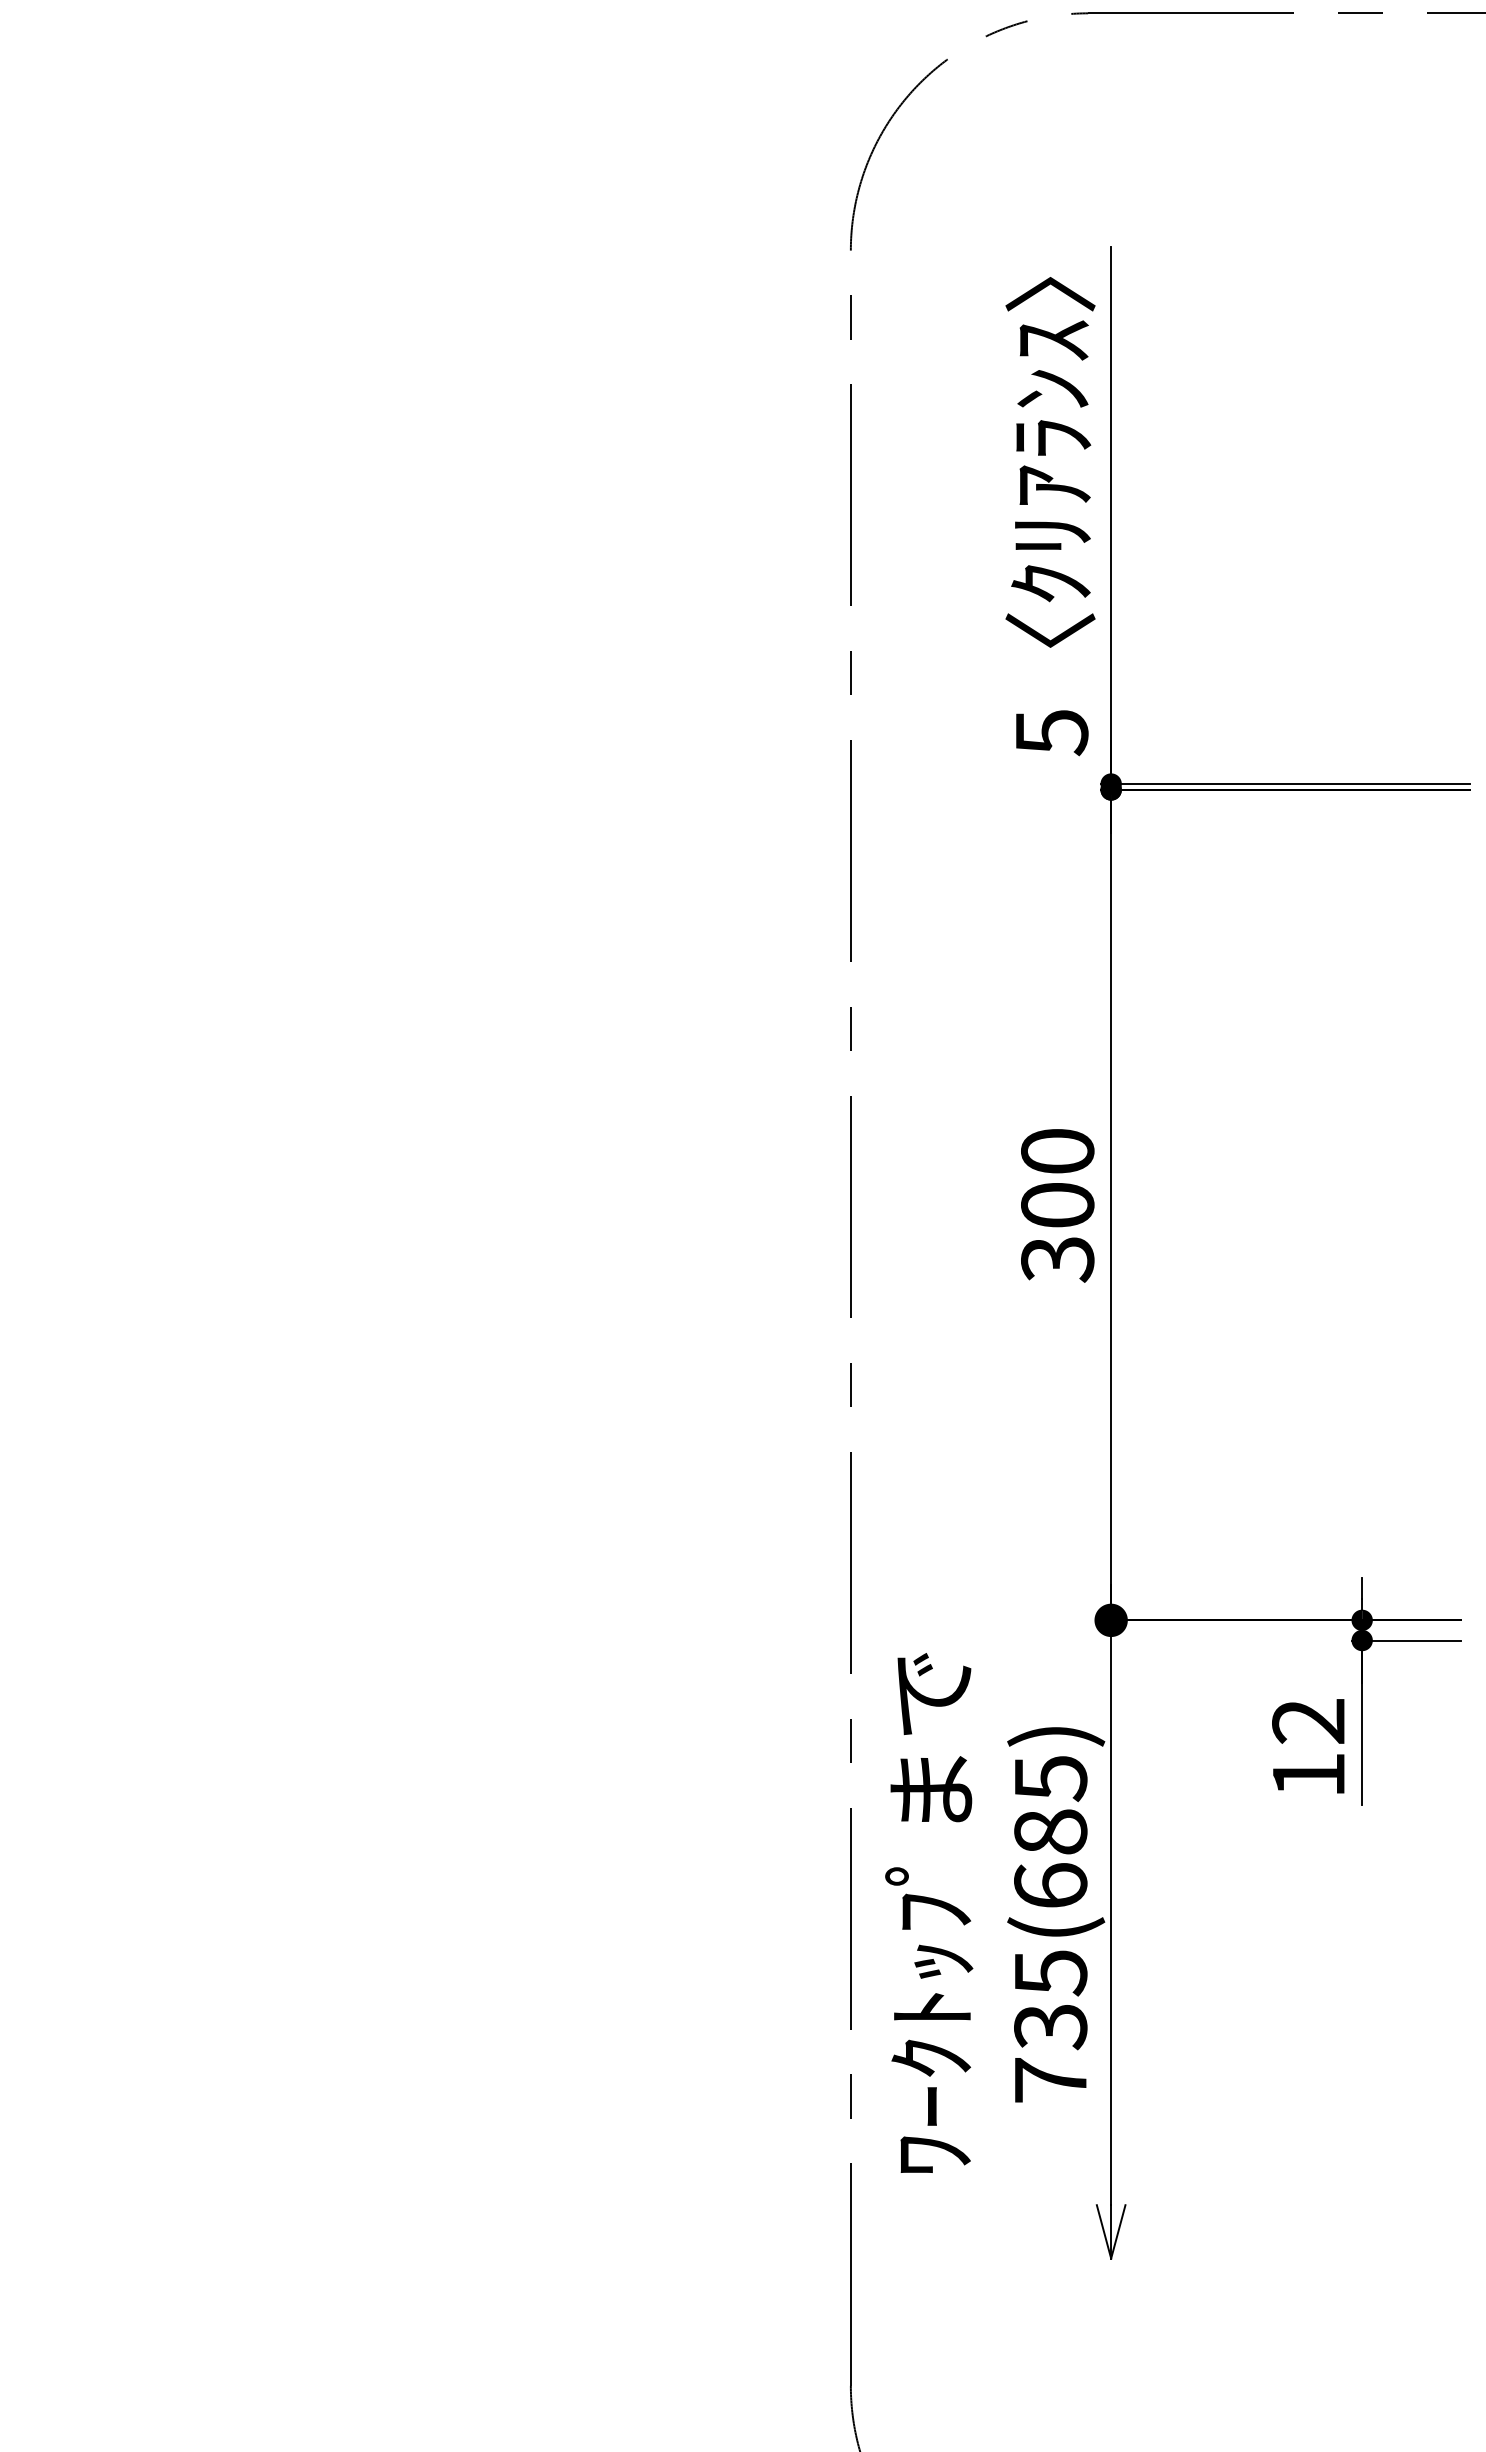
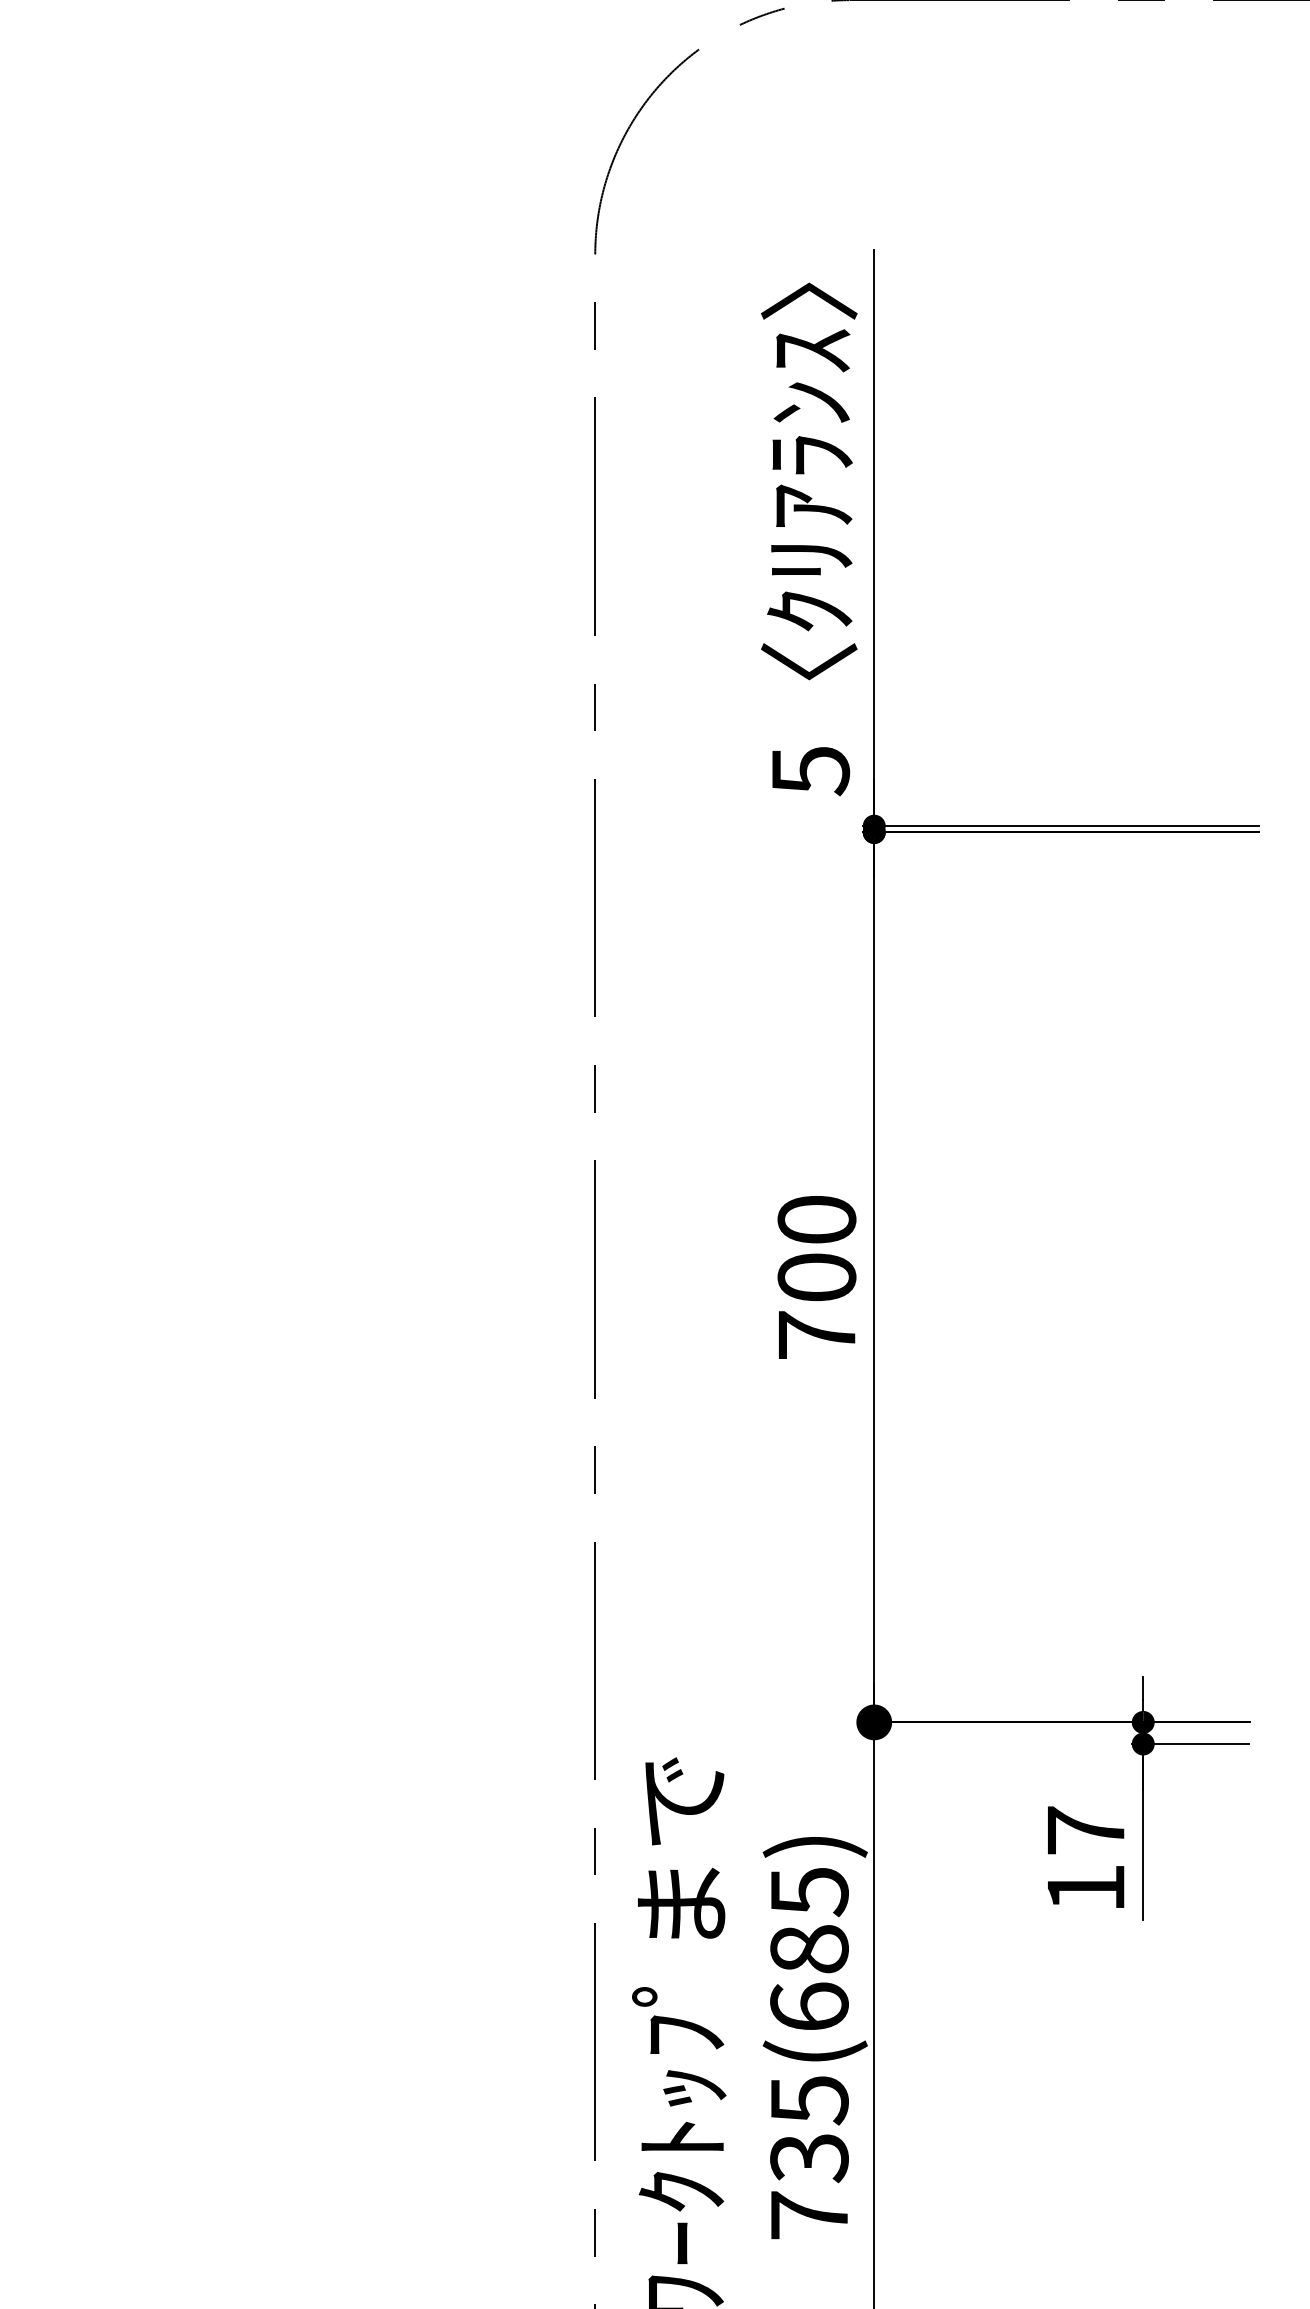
text: (1057, 1259) -> (816, 1335), 300 -> 700
text: (1308, 1720) -> (1085, 1829), 12 -> 17

